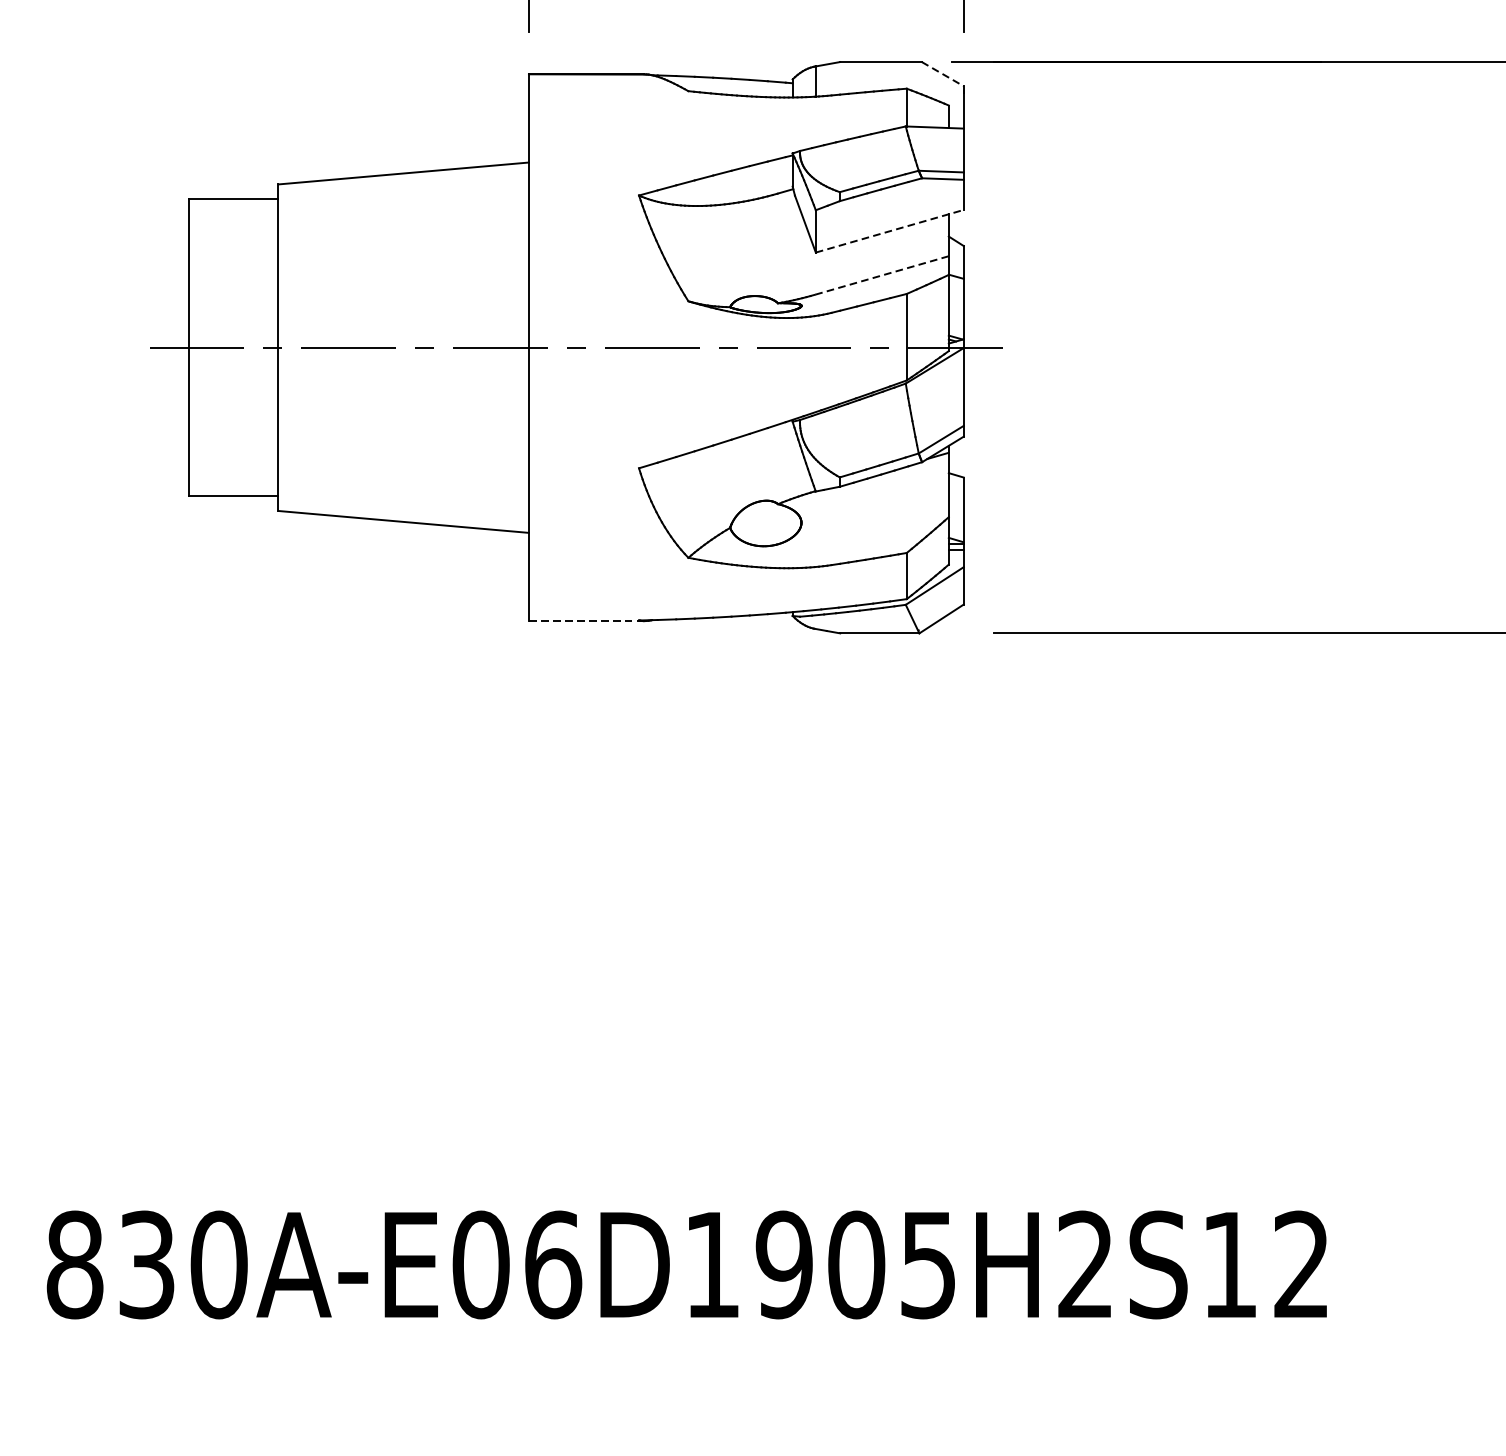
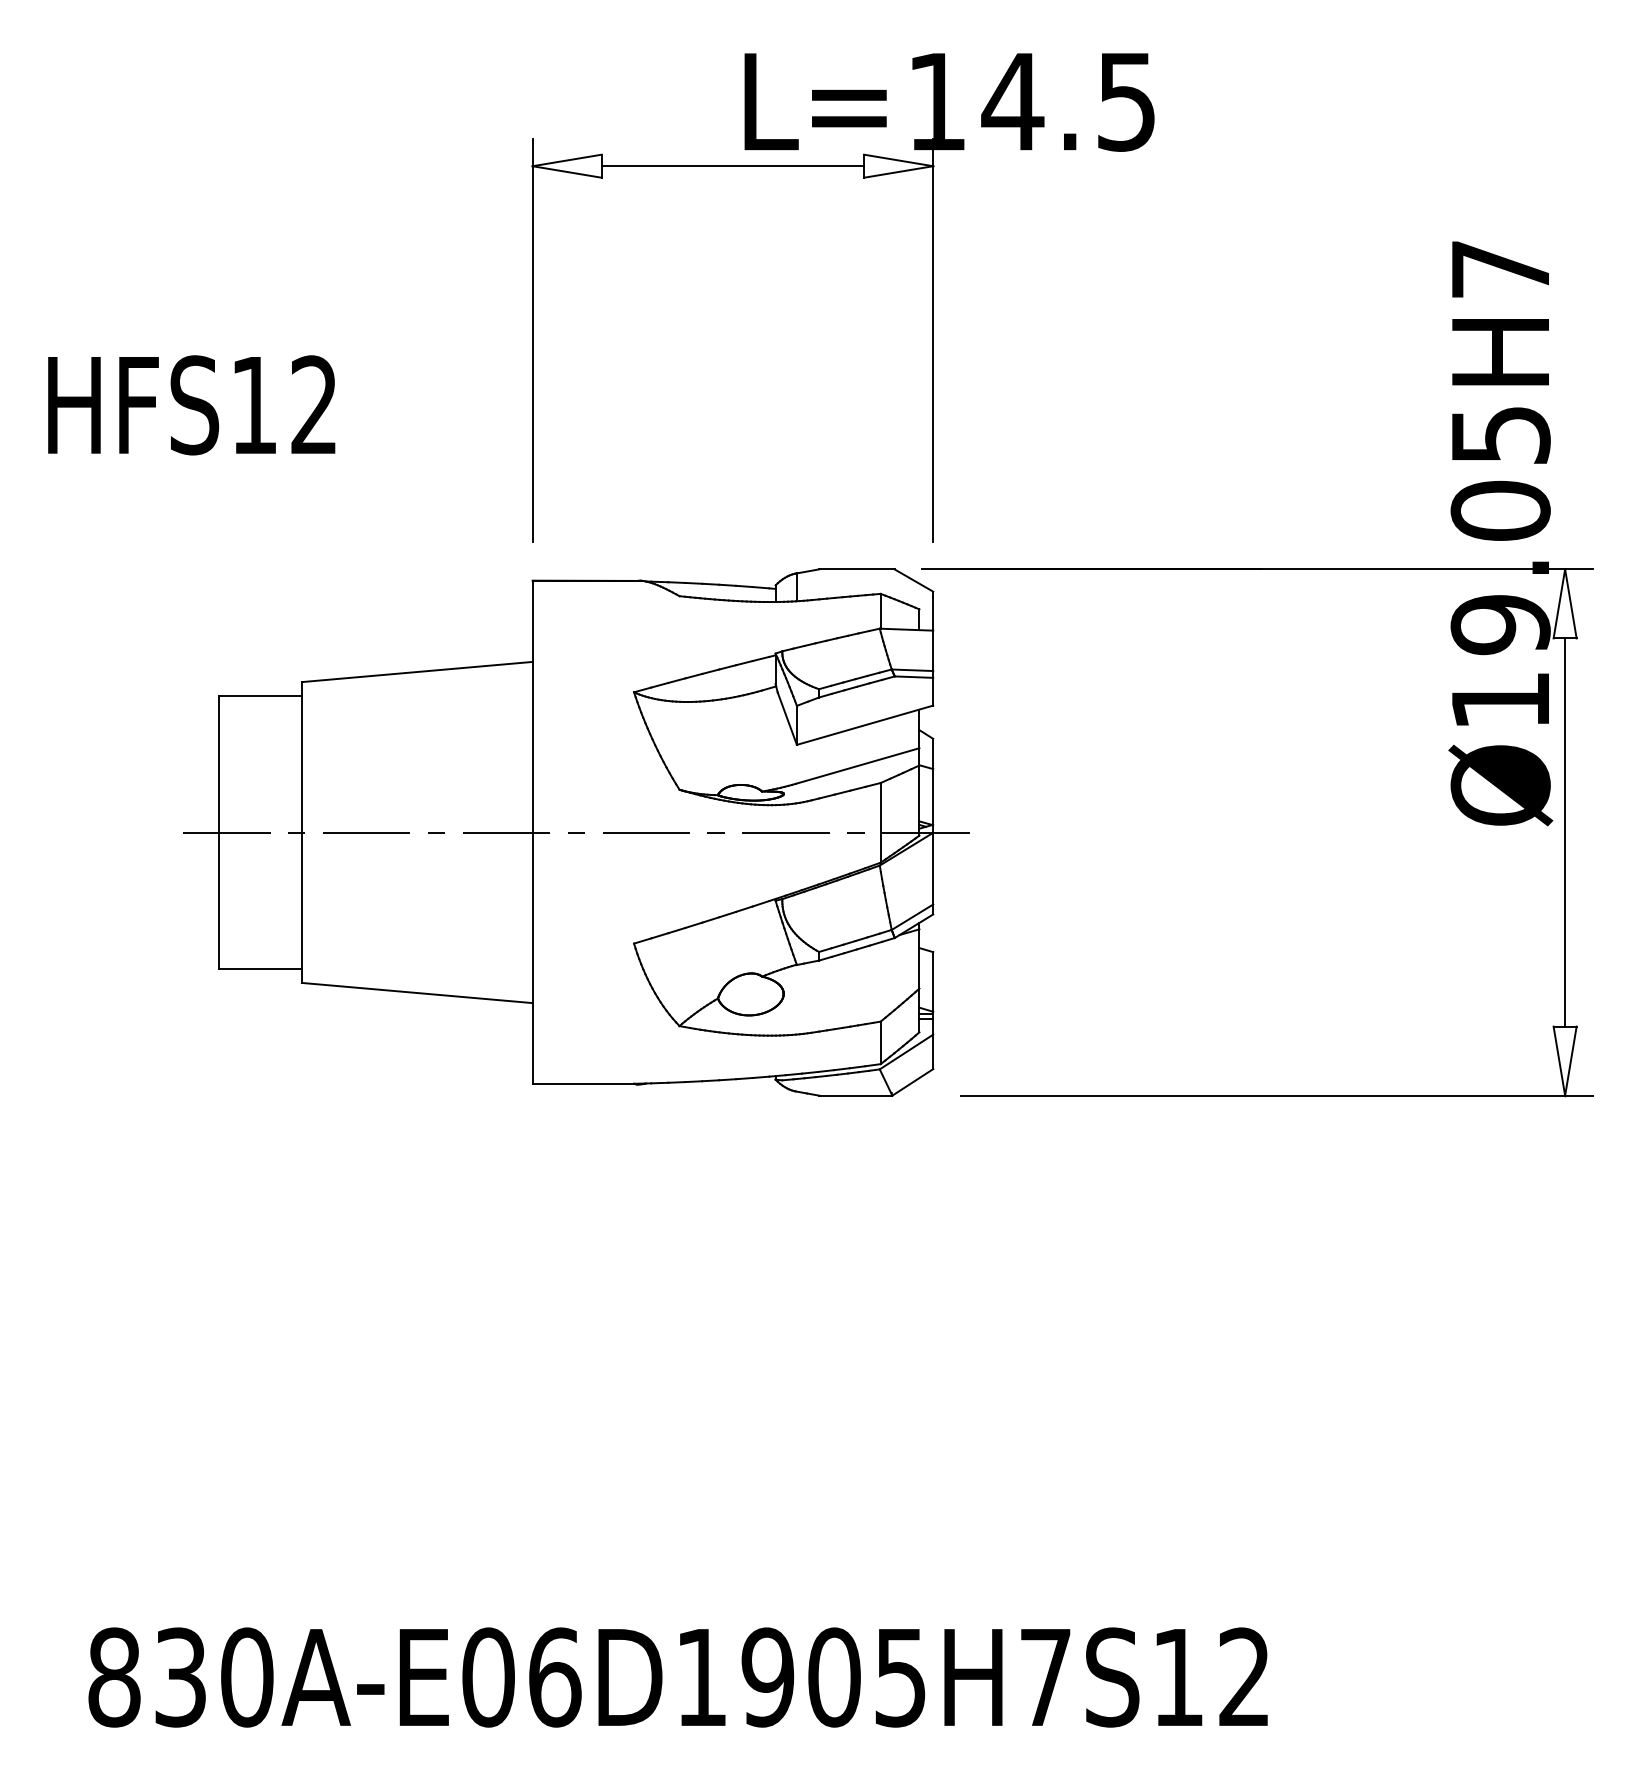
line: (943, 74) -> (914, 580), dashed -> solid
line: (890, 231) -> (865, 725), dashed -> solid
line: (881, 276) -> (857, 766), dashed -> solid
line: (586, 621) -> (585, 1084), dashed -> solid
text: (1085, 1263) -> (1045, 1676), 830A-E06D1905H2S12 -> 830A-E06D1905H7S12

